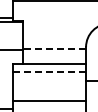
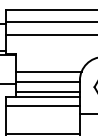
line: (54, 38) -> (48, 71), added
line: (54, 48) -> (48, 81), dashed -> solid
line: (53, 58) -> (47, 91), added
line: (49, 72) -> (43, 105), dashed -> solid

